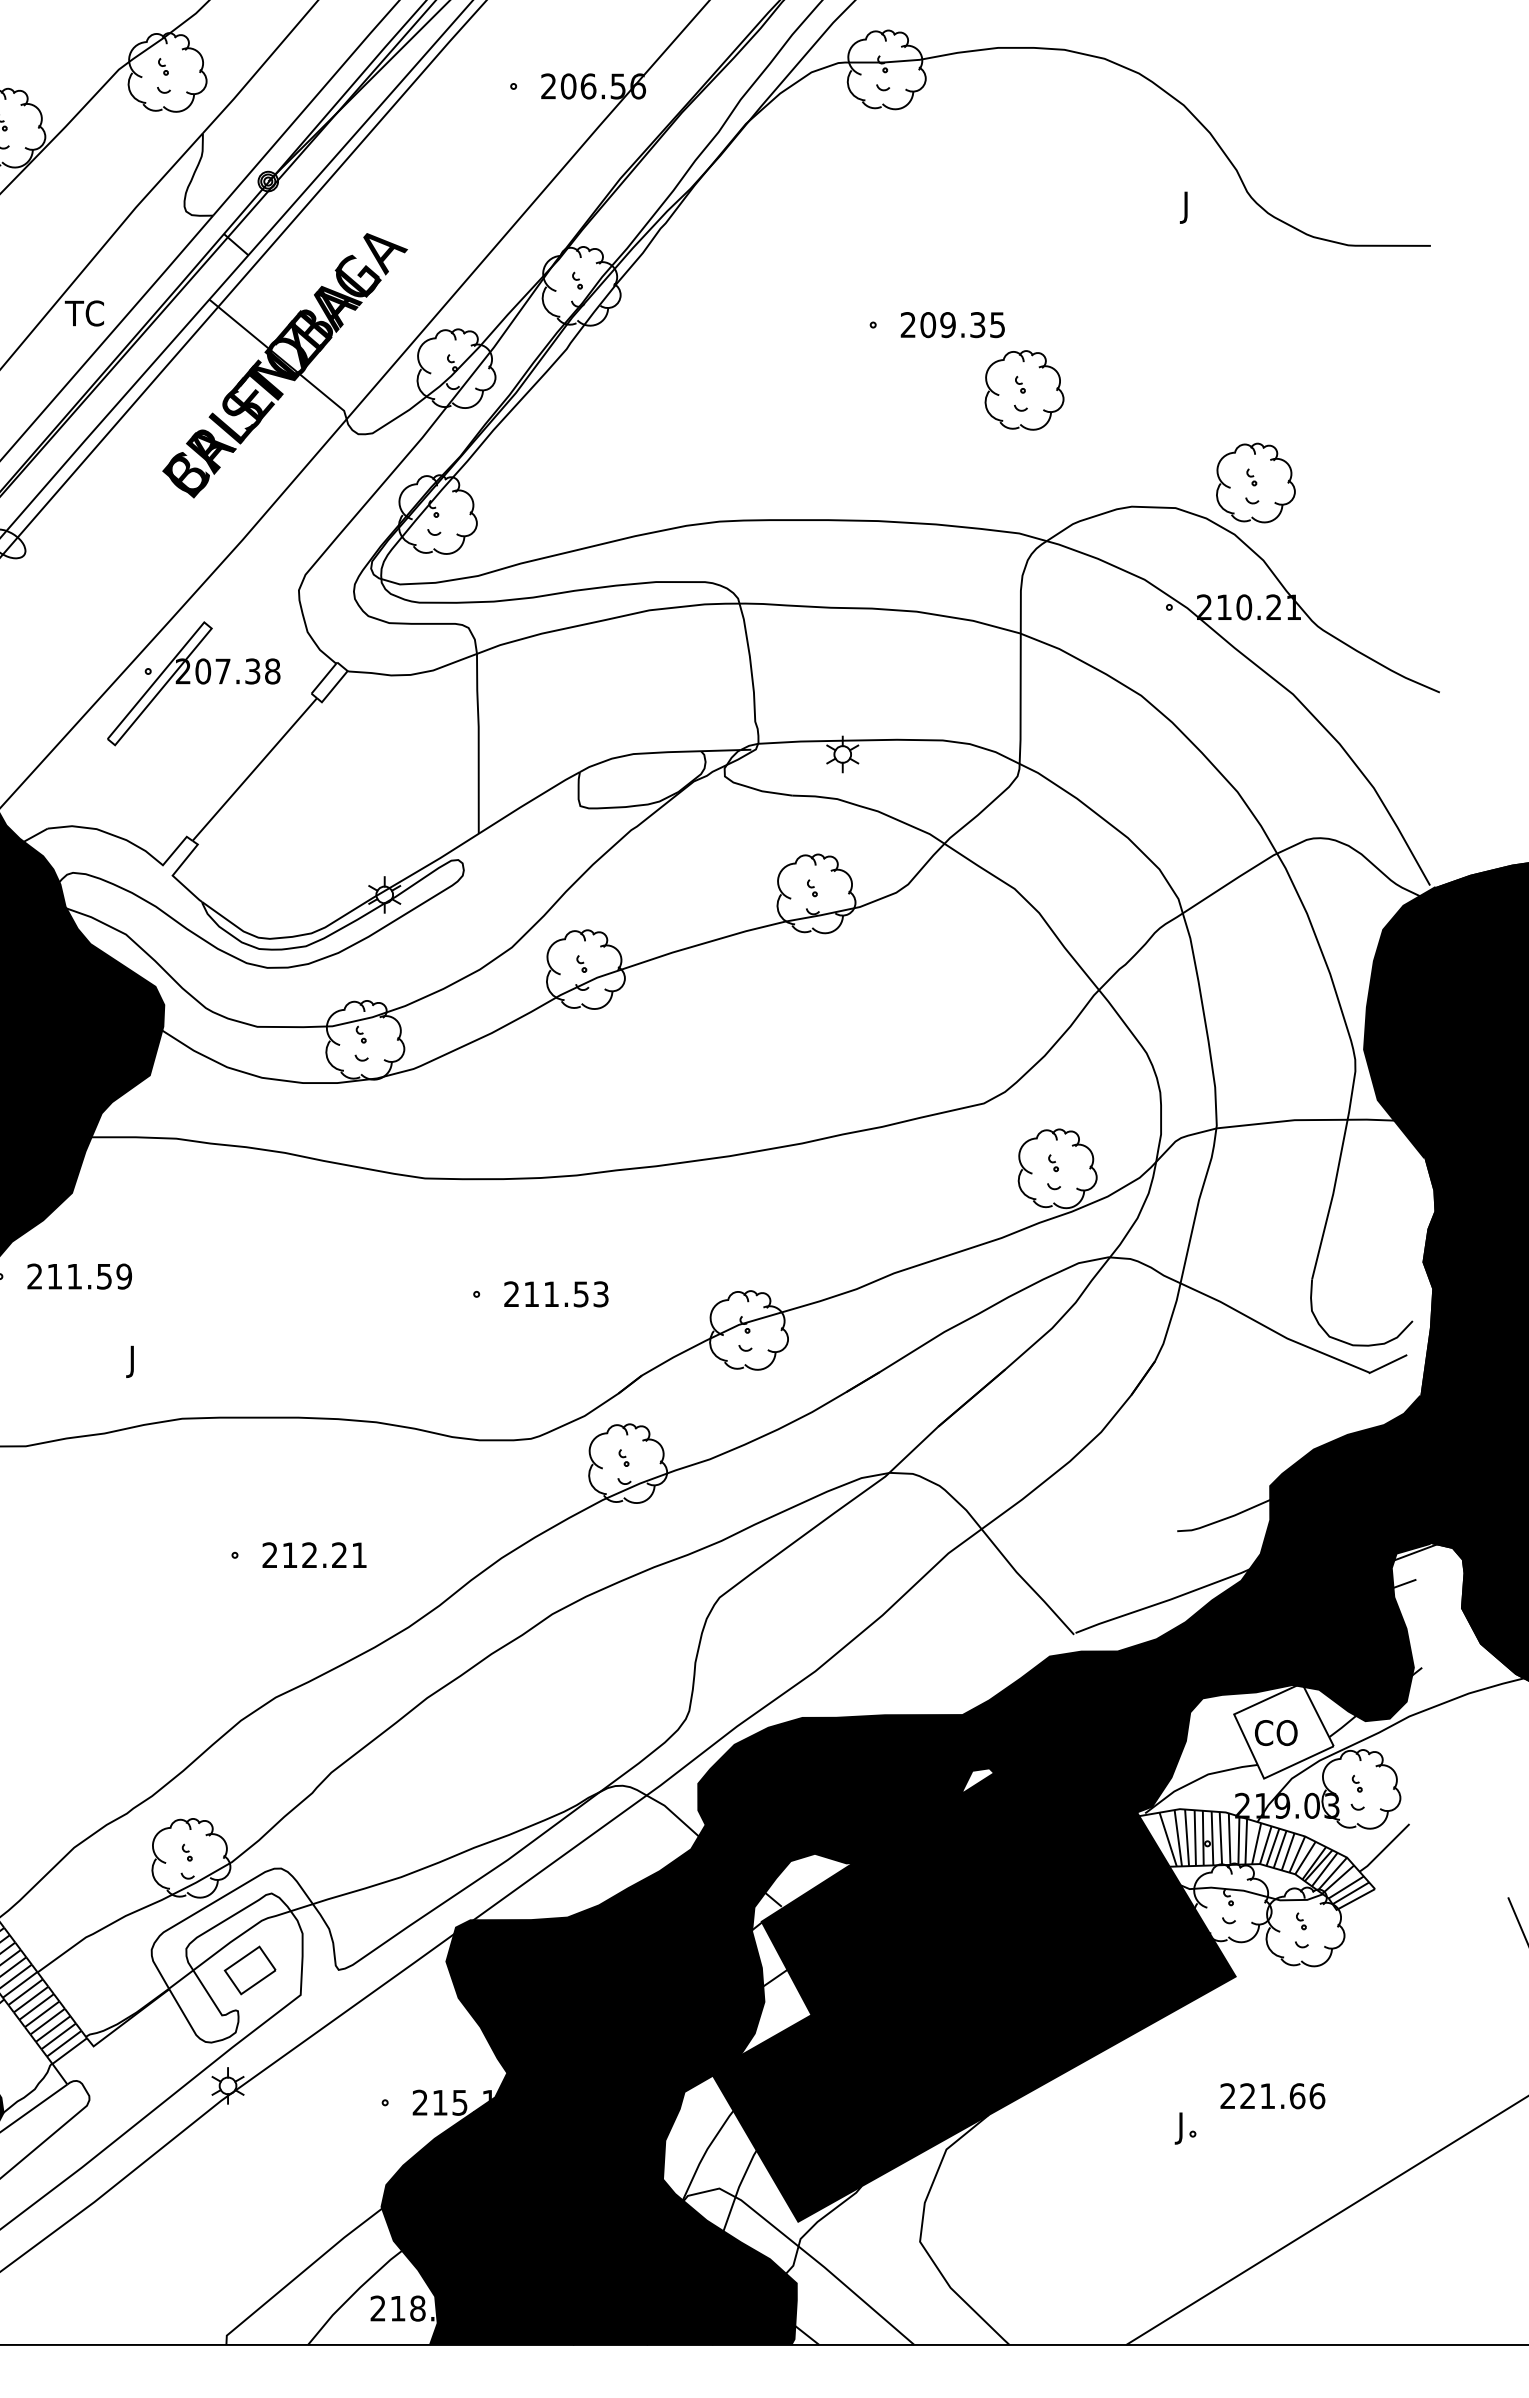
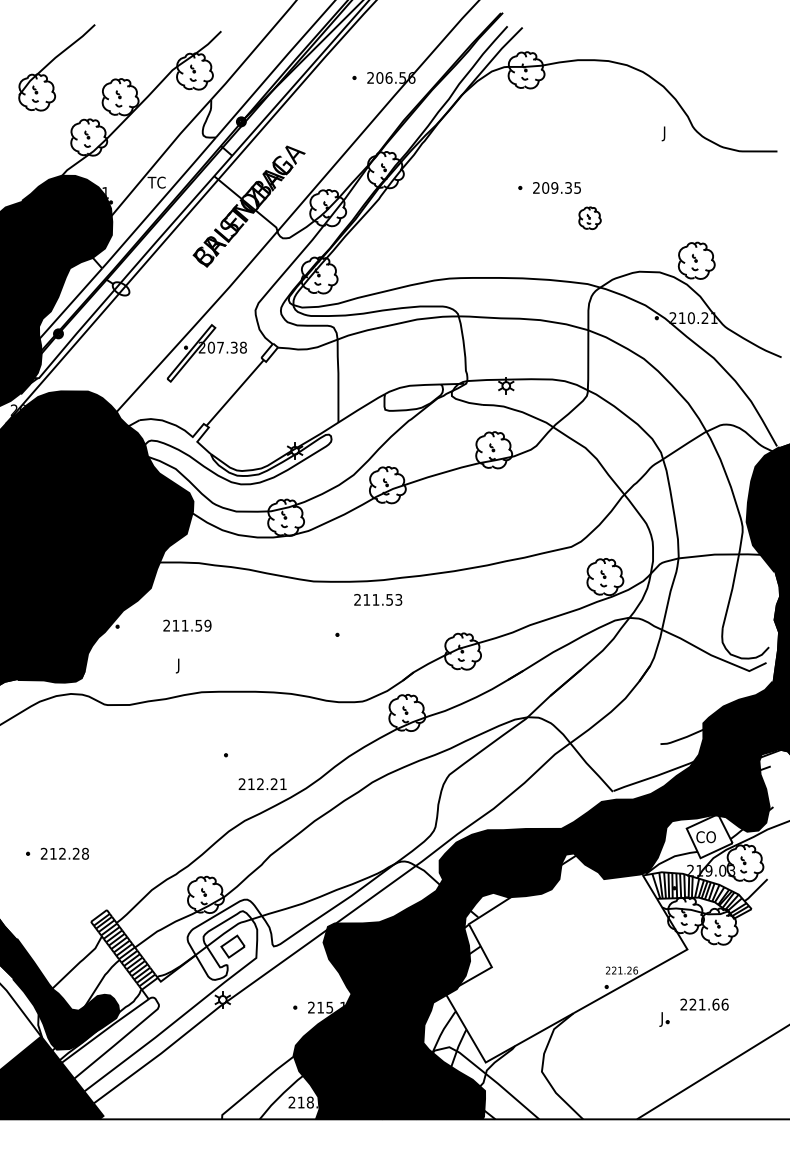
part: (1023, 391) -> (589, 218), size x0.6
text: (79, 1276) -> (187, 625), moved
text: (556, 1293) -> (378, 599), moved
text: (314, 1553) -> (262, 783), moved
fill: (973, 1970) -> (566, 946), removed

